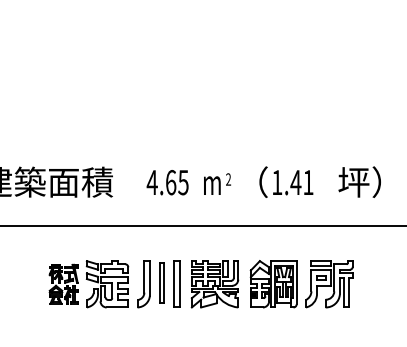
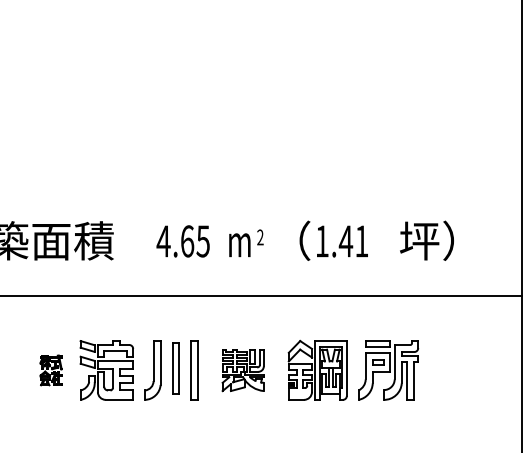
part: (63, 284) -> (50, 370), size x0.6
part: (214, 284) -> (242, 370), size x0.7

